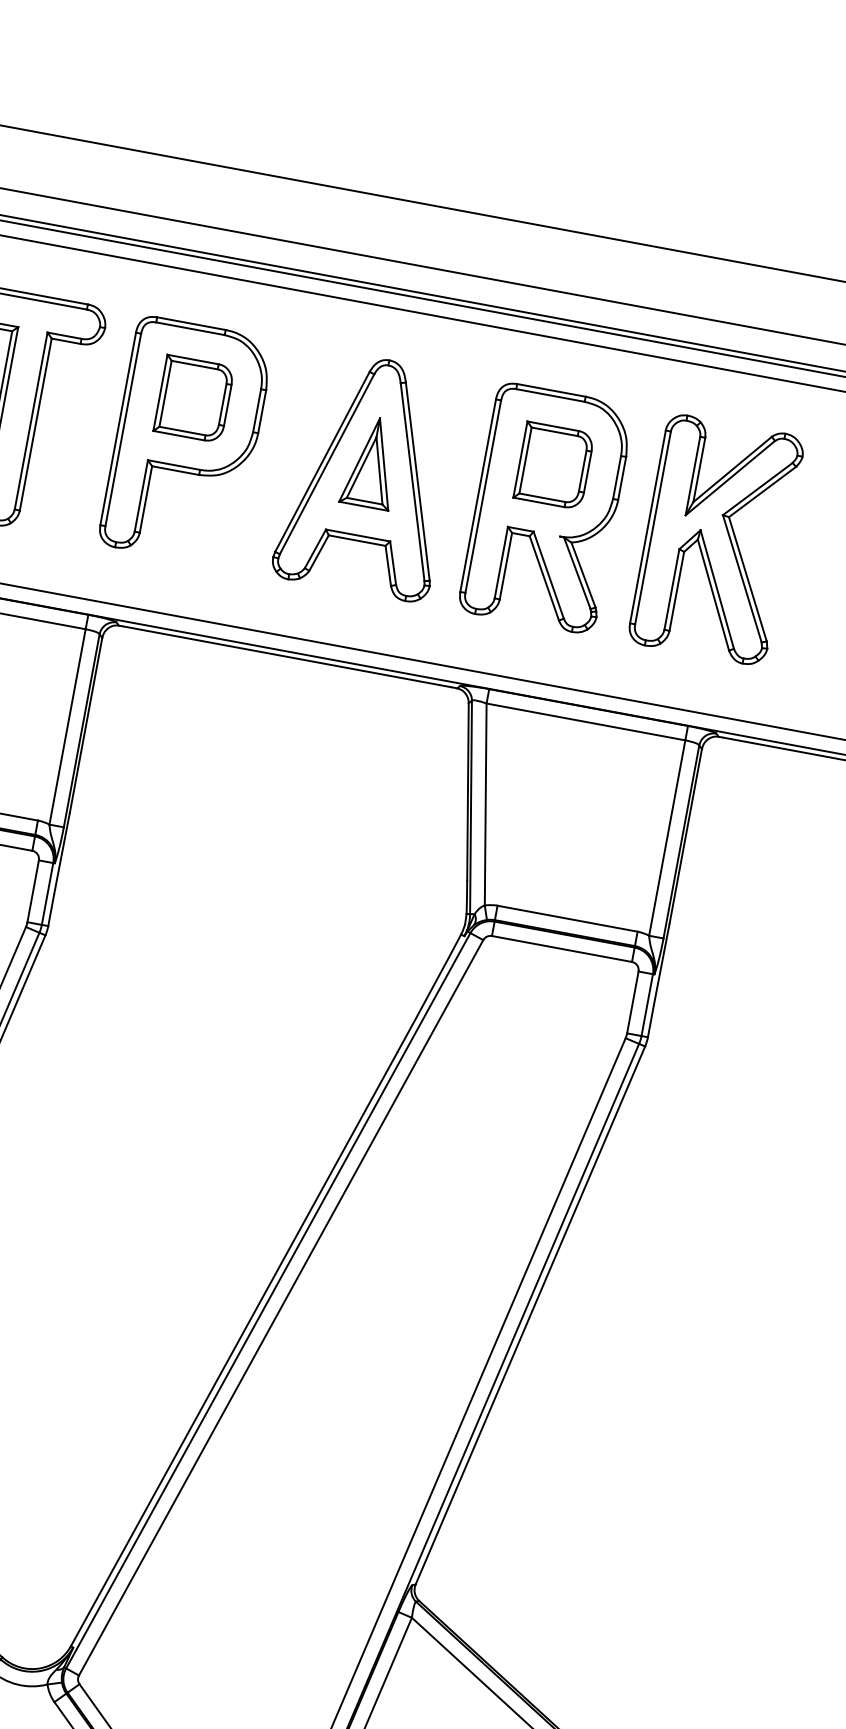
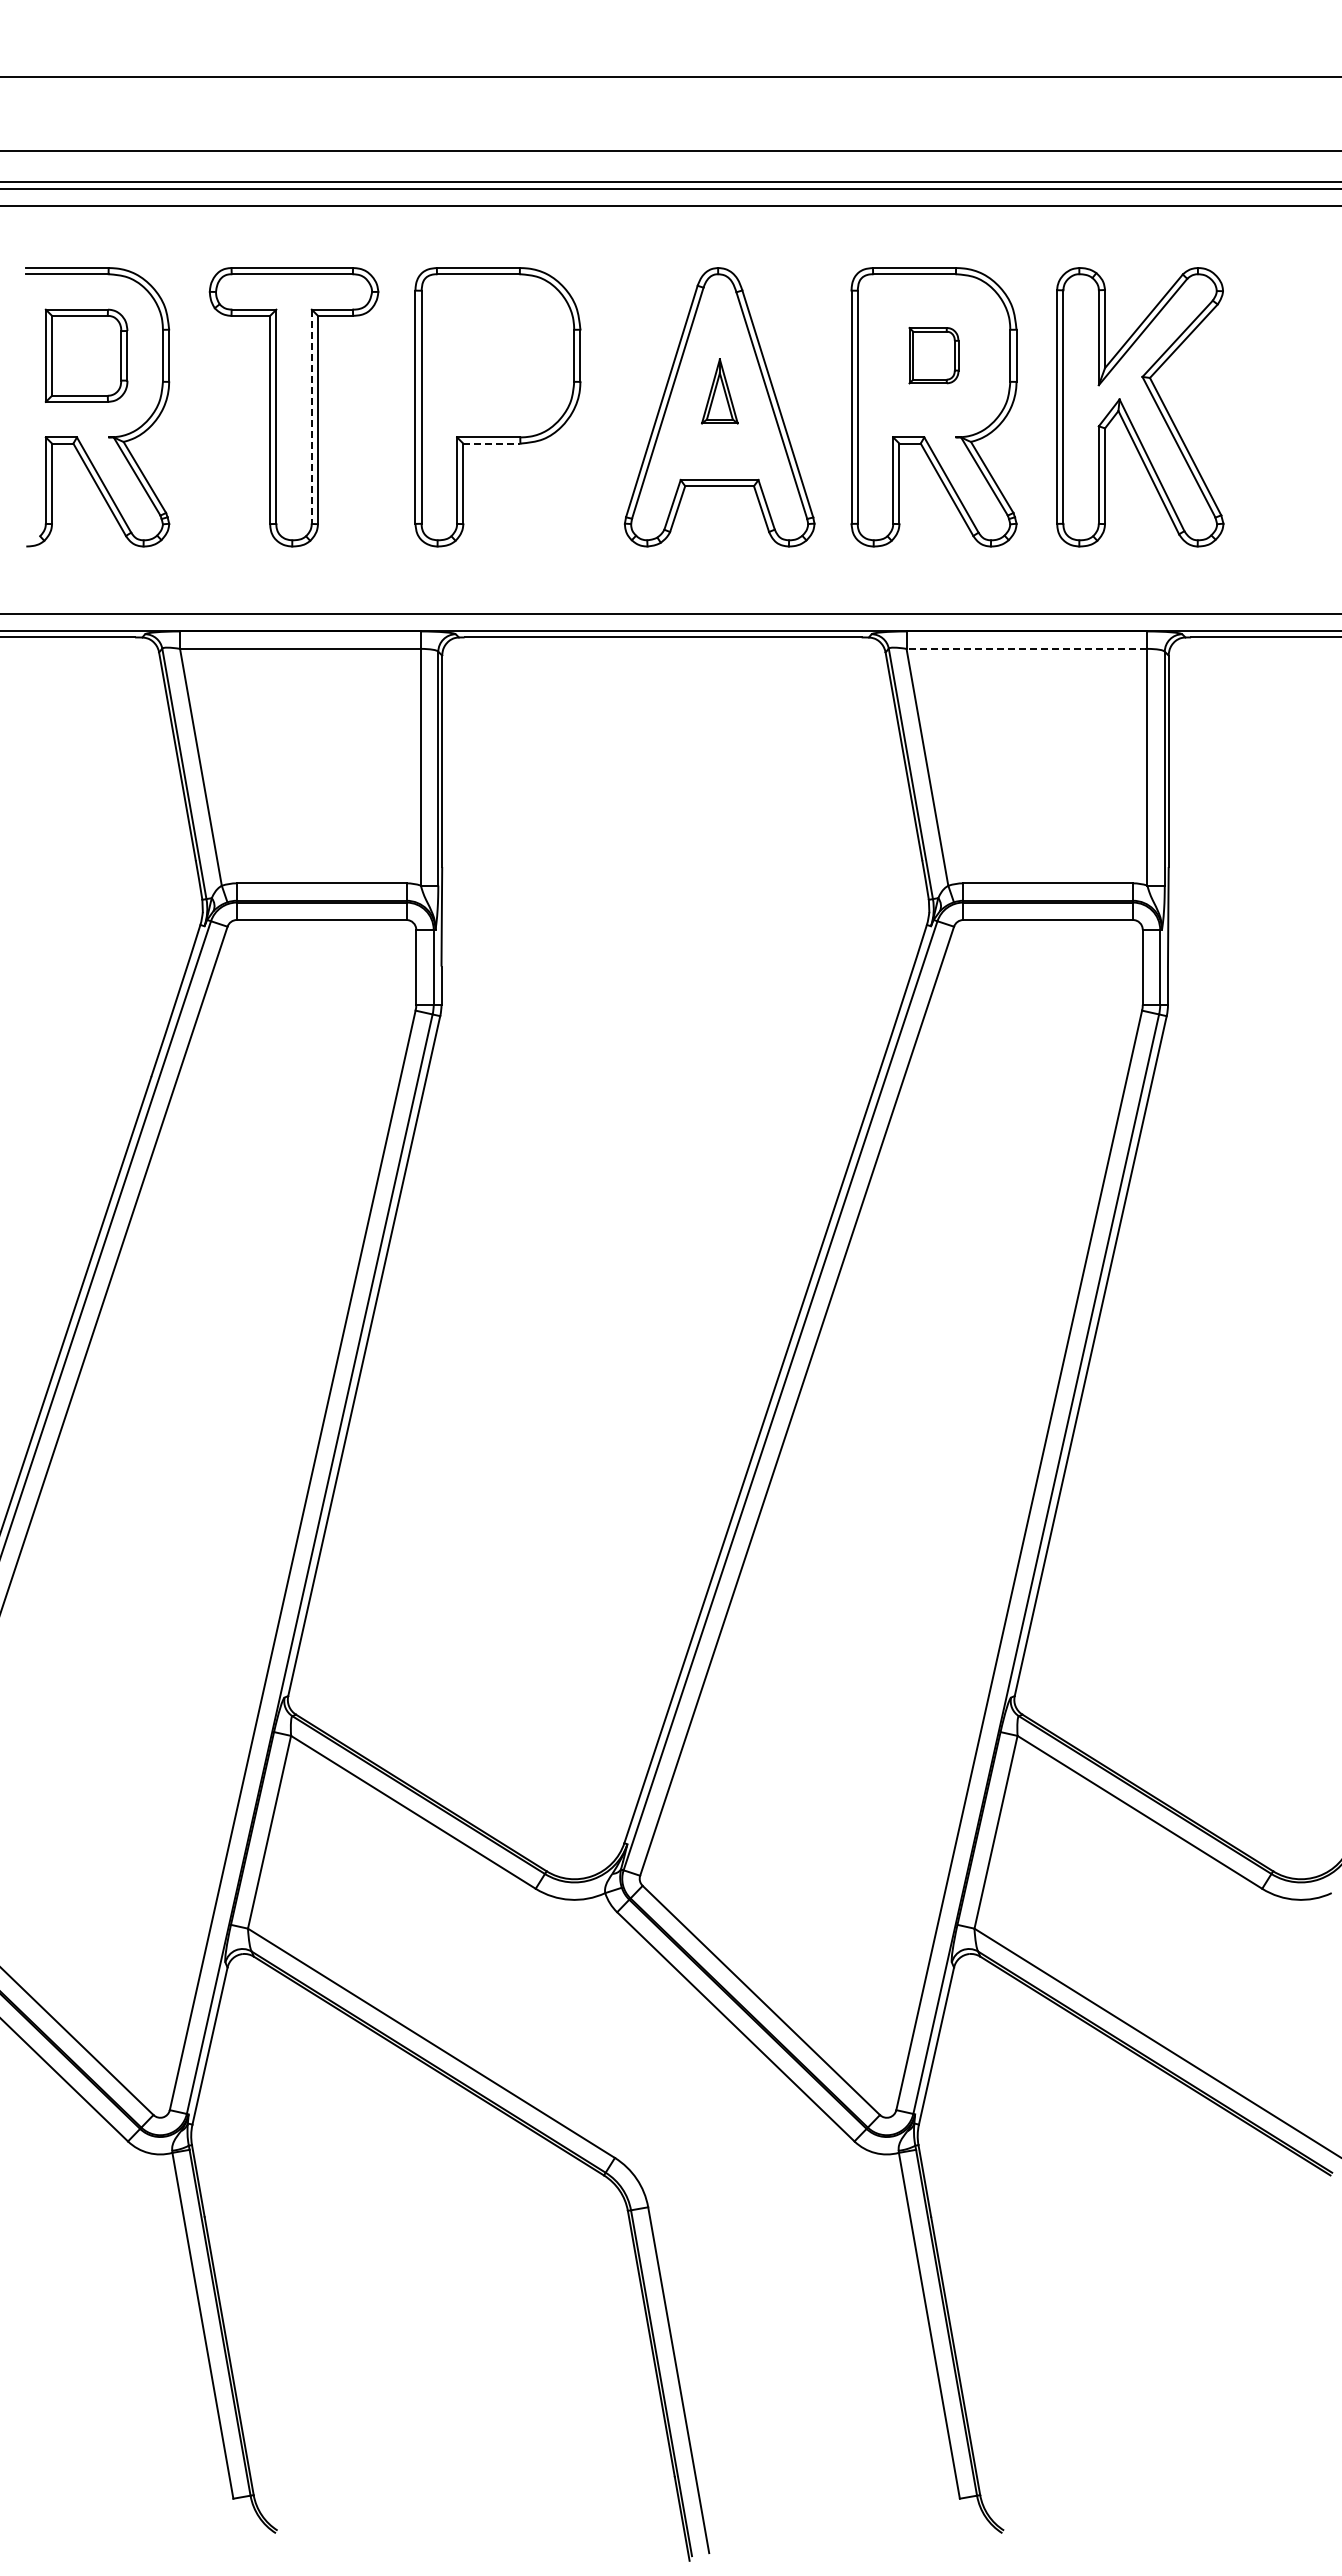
part: (193, 398) -> (497, 355), removed
line: (30, 421) -> (311, 417), solid -> dashed
part: (371, 462) -> (719, 391), size x0.6
part: (553, 465) -> (933, 355), size x0.6
line: (175, 470) -> (491, 443), solid -> dashed
line: (585, 721) -> (1026, 648), solid -> dashed

